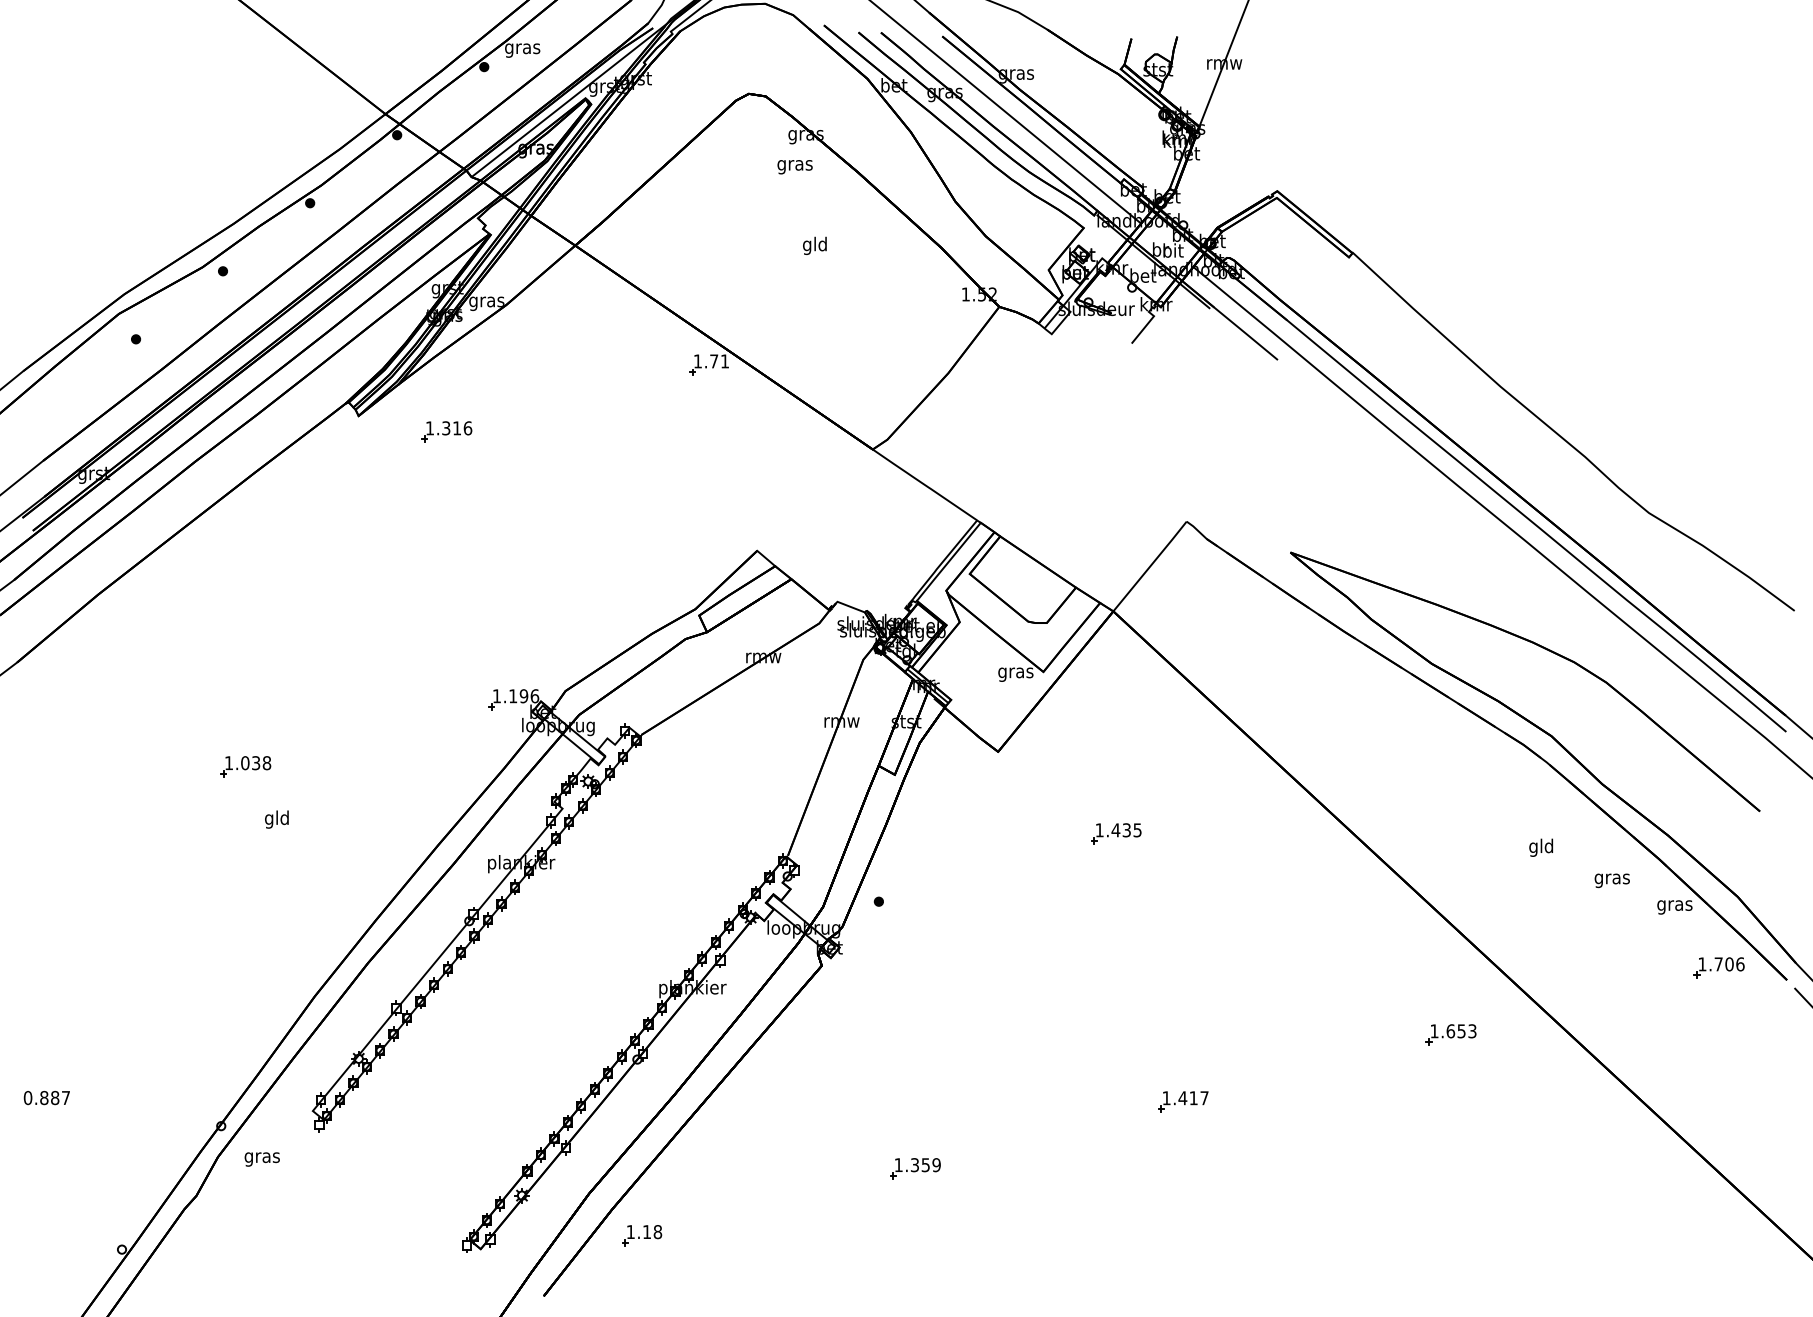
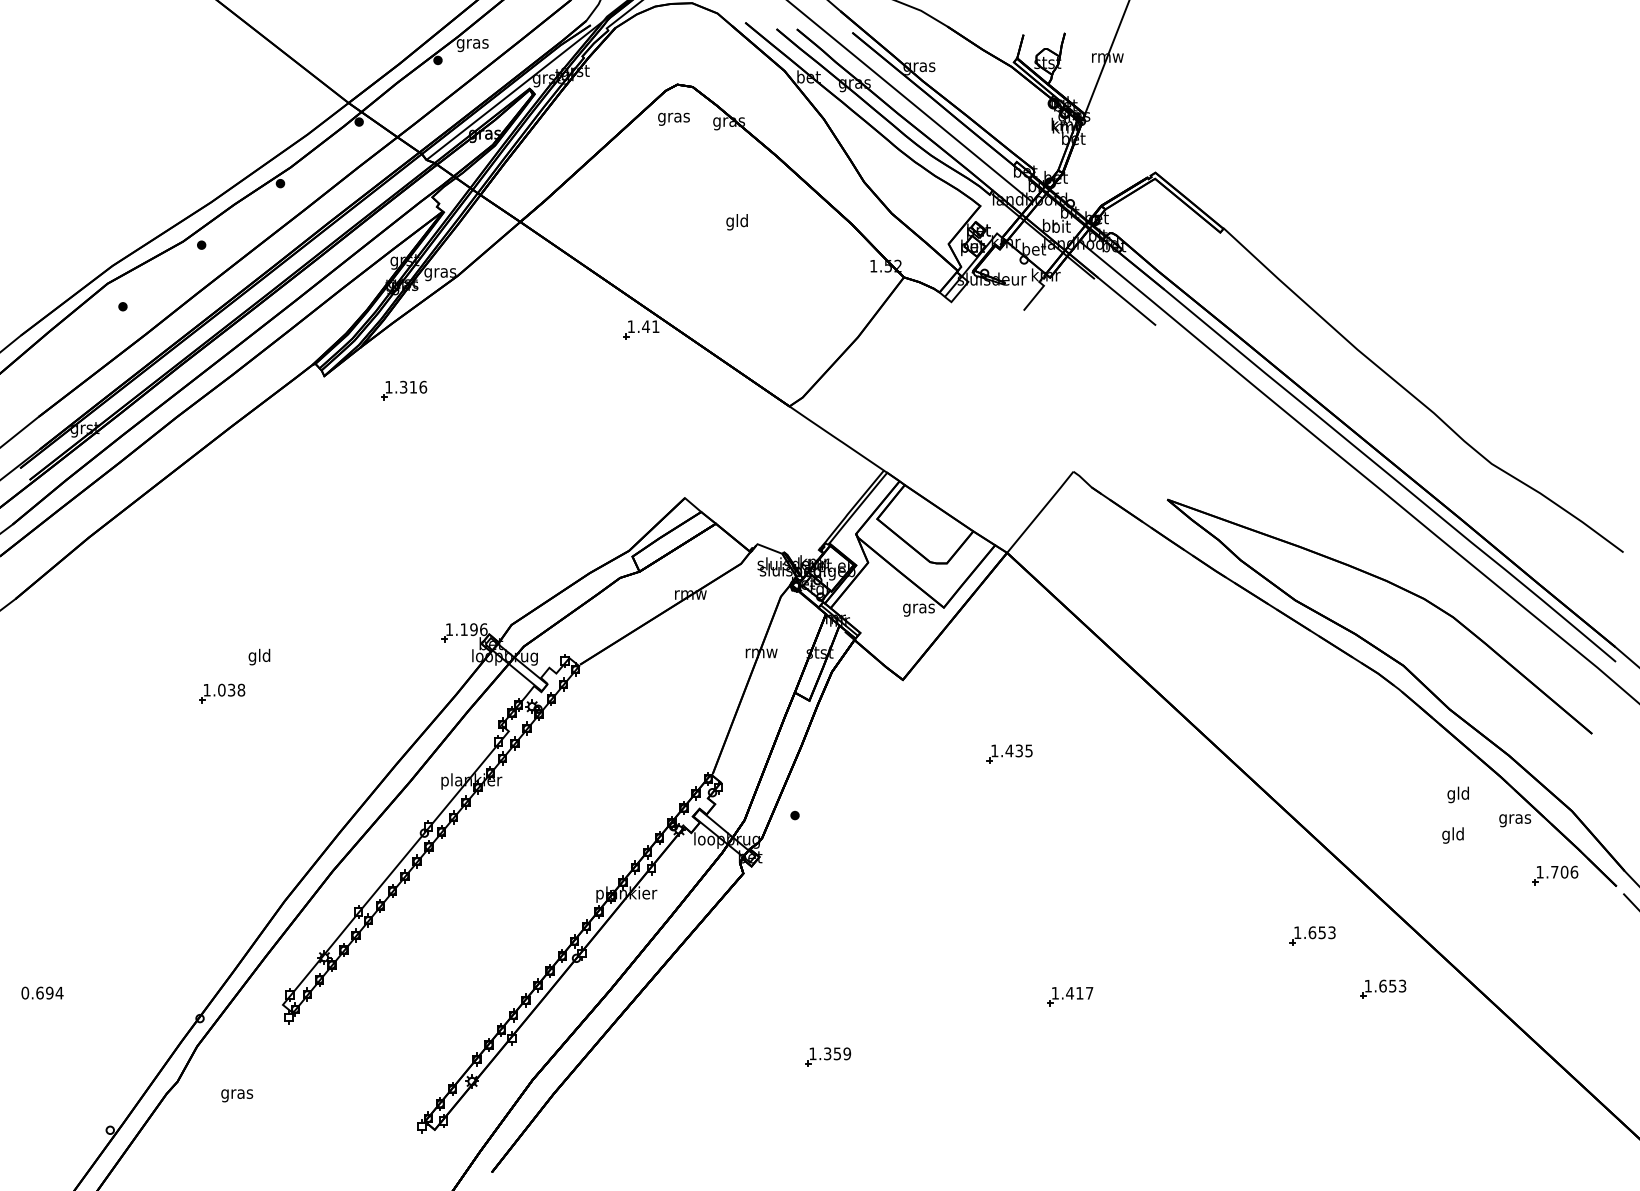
text: (794, 167) -> (673, 119), moved
text: (713, 361) -> (645, 326), 1.71 -> 1.41
text: (276, 819) -> (259, 657), moved
text: (1540, 847) -> (1452, 835), moved
text: (1611, 878) -> (1457, 794), gras -> gld
part: (1528, 1093) -> (1382, 989), added
text: (55, 1098) -> (50, 993), 0.887 -> 0.694
text: (261, 1159) -> (236, 1095), moved
part: (642, 1235) -> (581, 1117), removed

